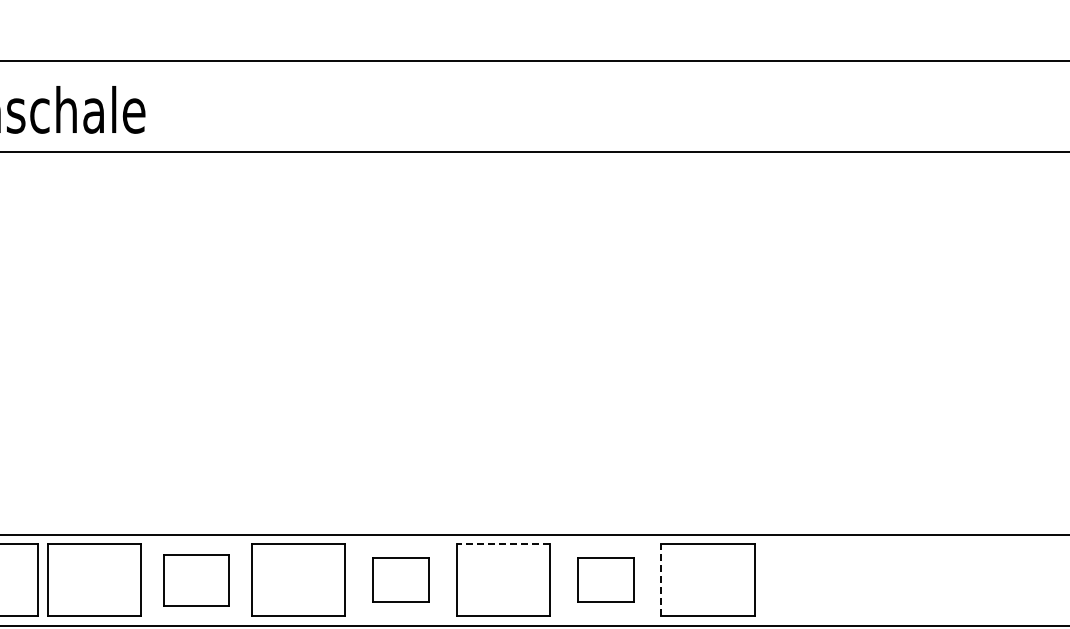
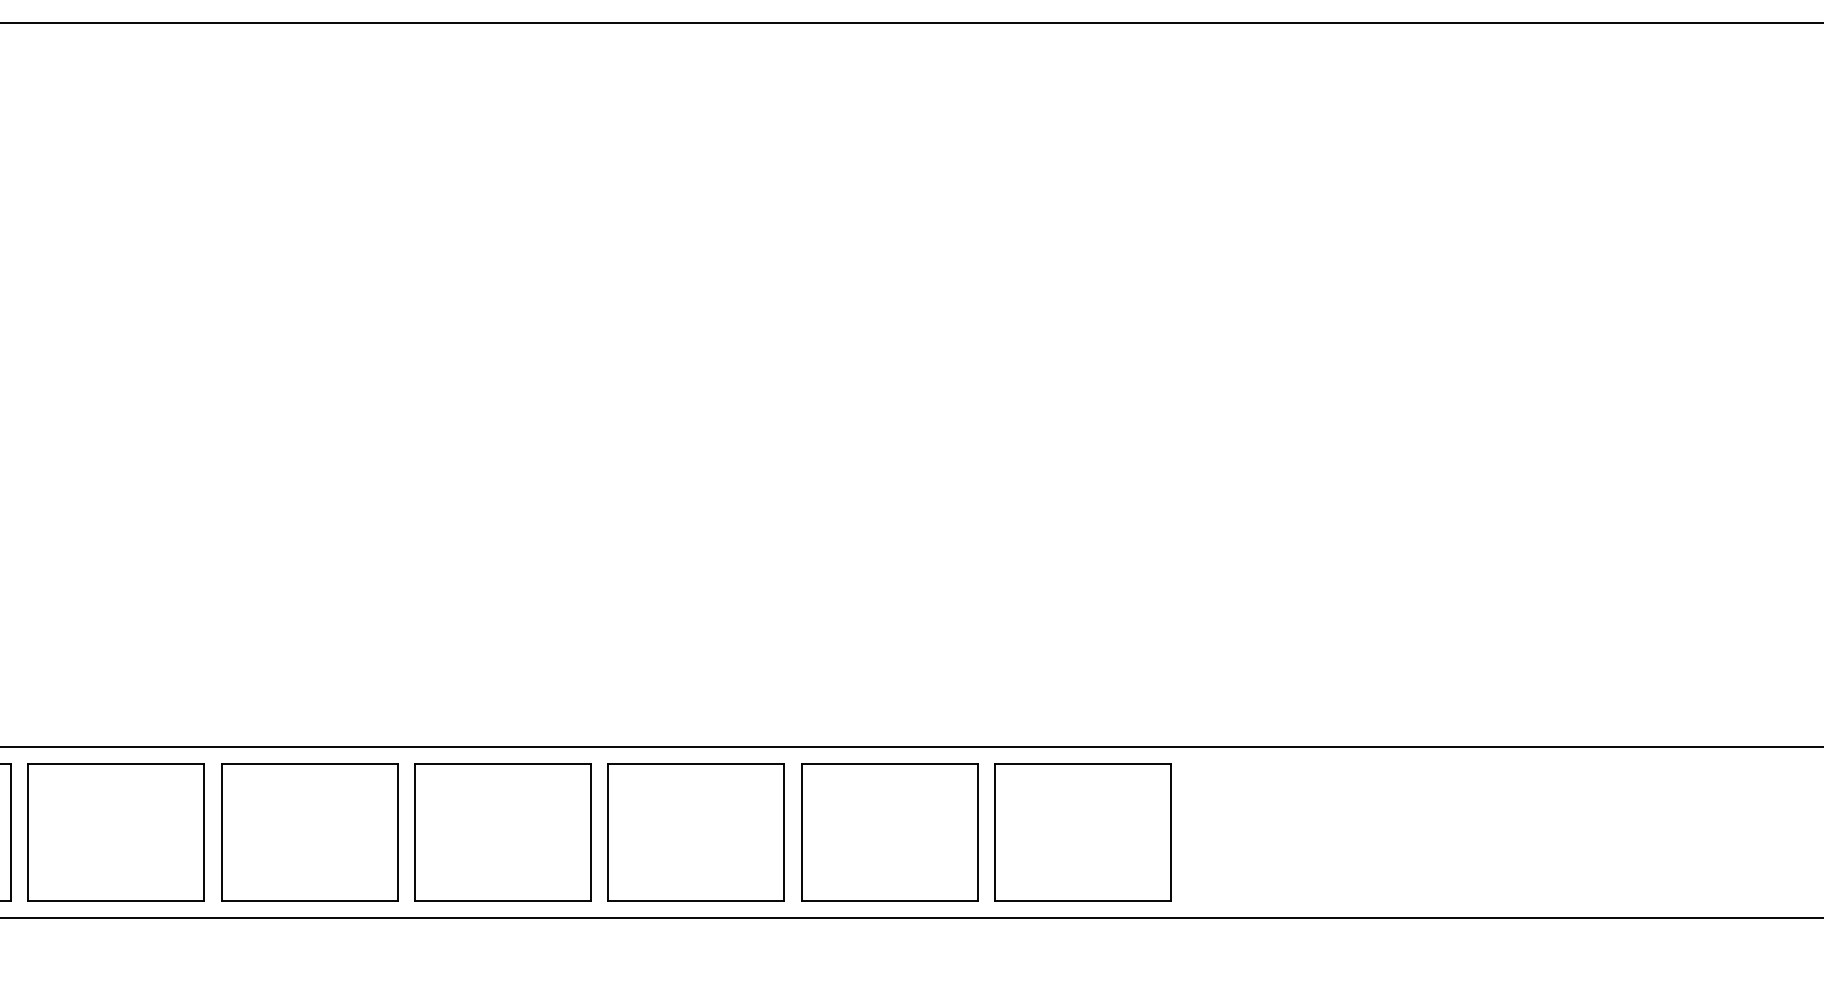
line: (503, 544) -> (696, 765), dashed -> solid
part: (196, 579) -> (116, 831), size x1.43
part: (400, 579) -> (502, 831), size x1.67
part: (605, 579) -> (889, 831), size x1.67
line: (661, 579) -> (995, 831), dashed -> solid

